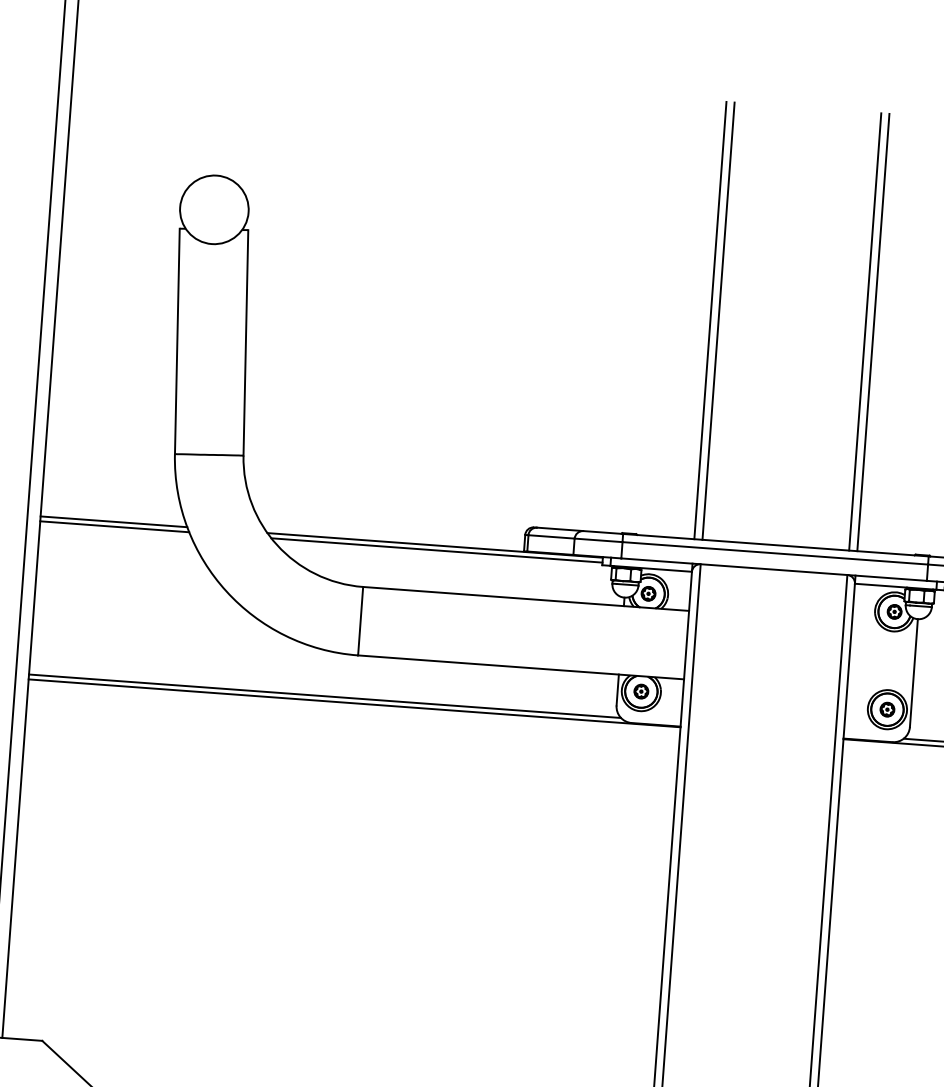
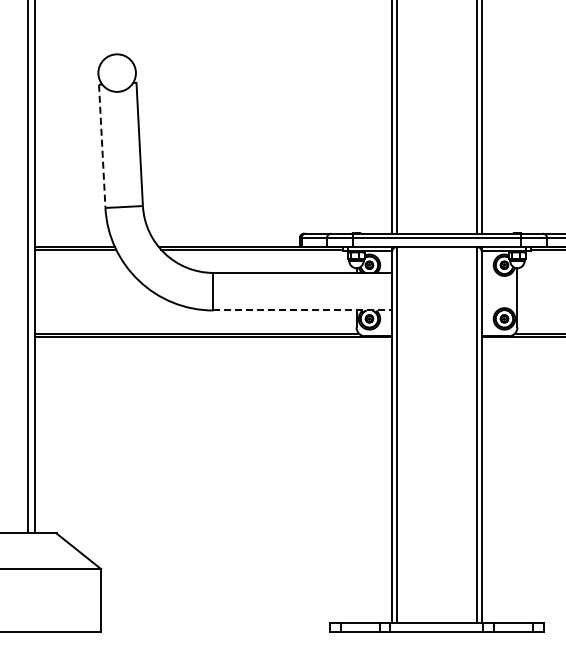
line: (177, 341) -> (102, 146), solid -> dashed
line: (522, 667) -> (303, 310), solid -> dashed

